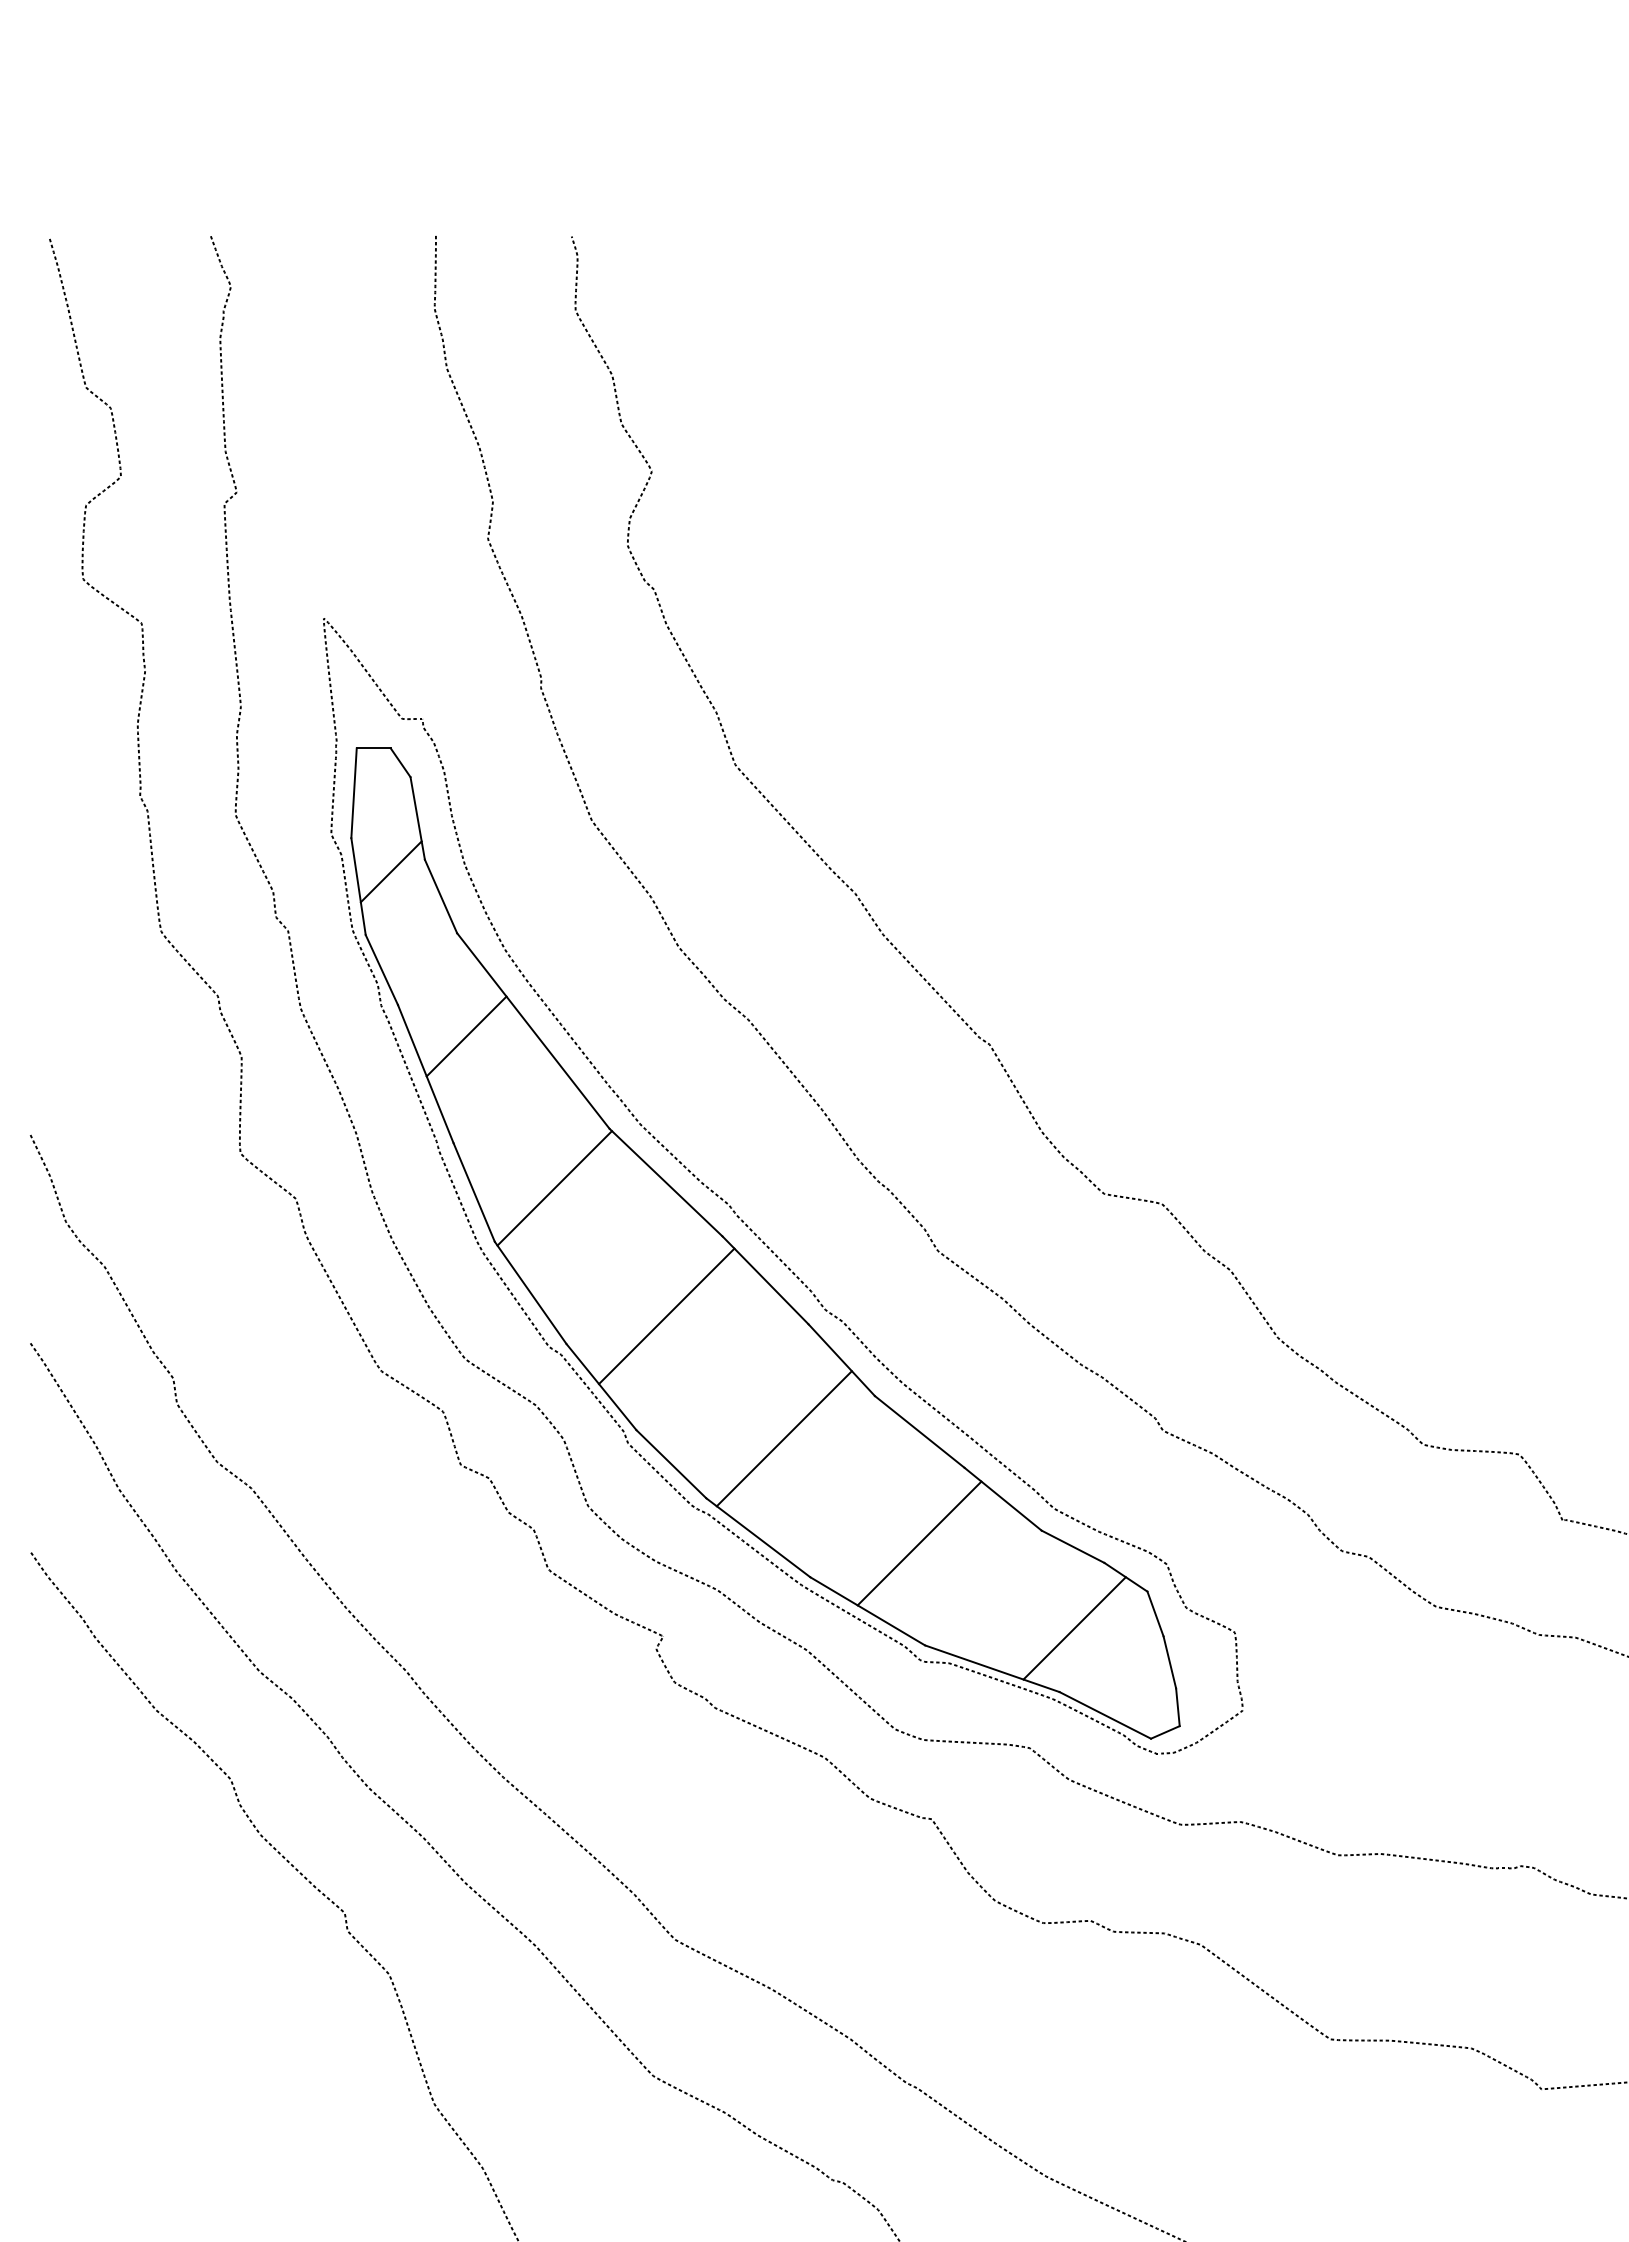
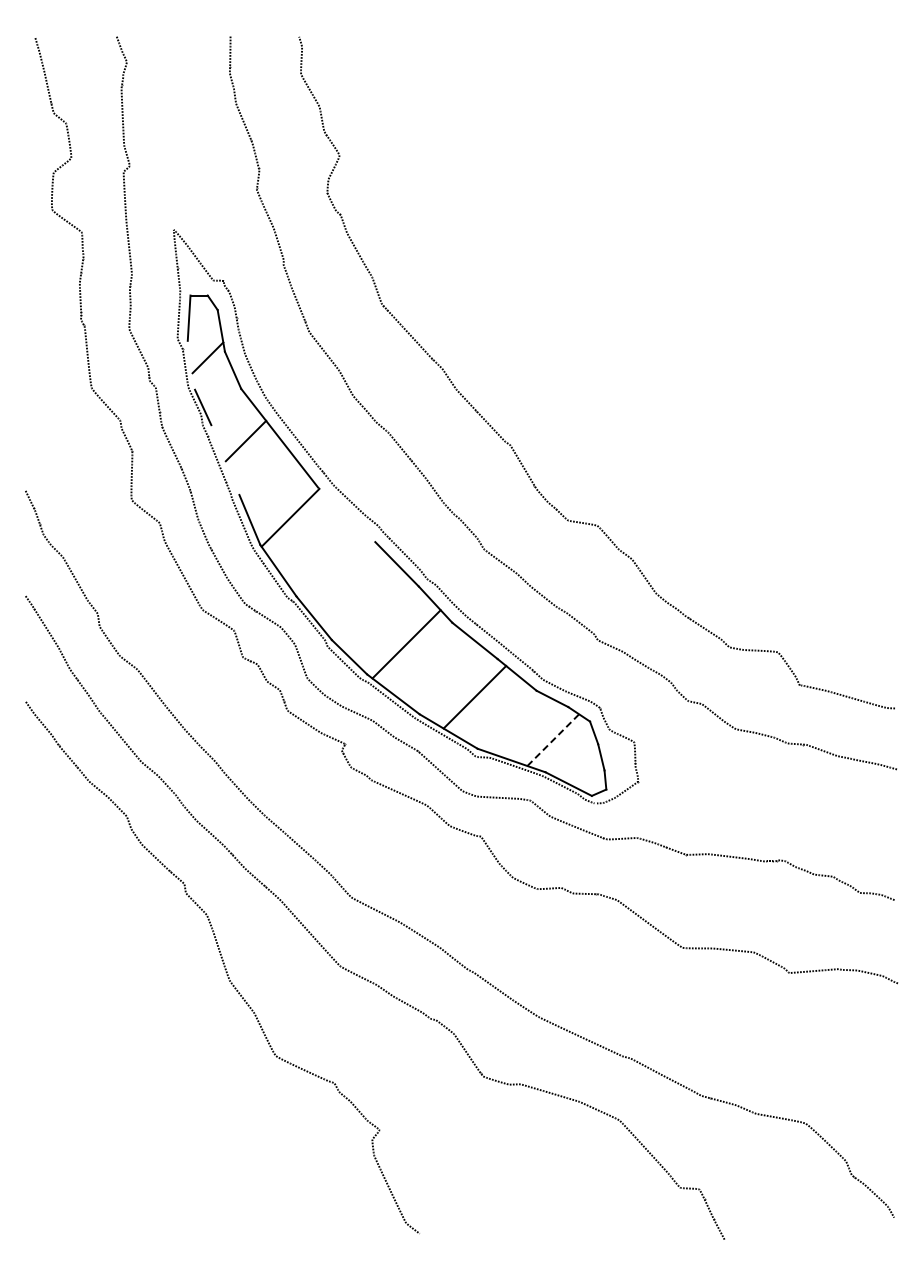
line: (358, 884) -> (191, 364), removed
line: (426, 1072) -> (225, 459), removed
line: (665, 1181) -> (346, 514), removed
line: (665, 1316) -> (346, 582), removed
line: (1075, 1629) -> (553, 740), solid -> dashed

